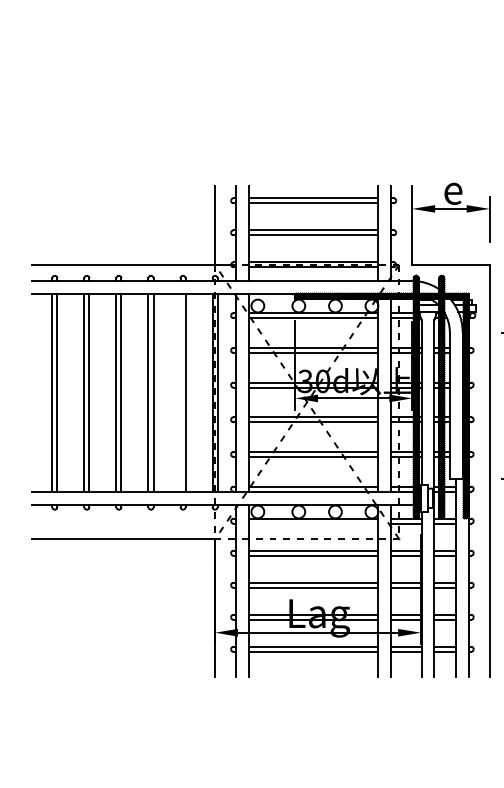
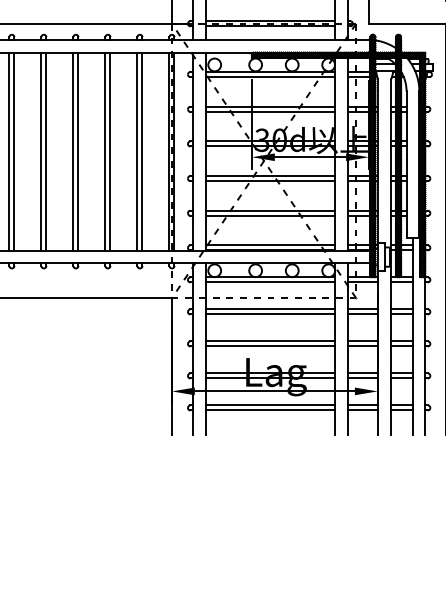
line: (180, 392) -> (137, 151), added
line: (313, 523) -> (270, 282), added

